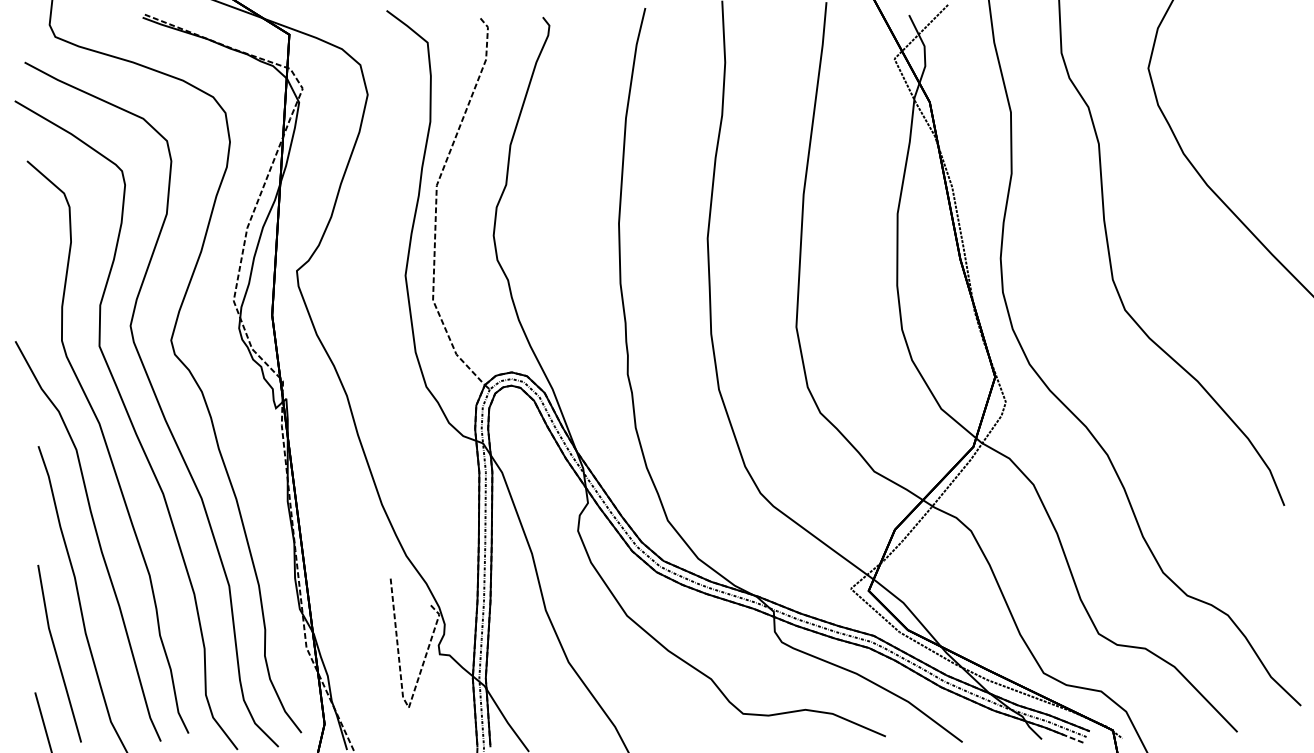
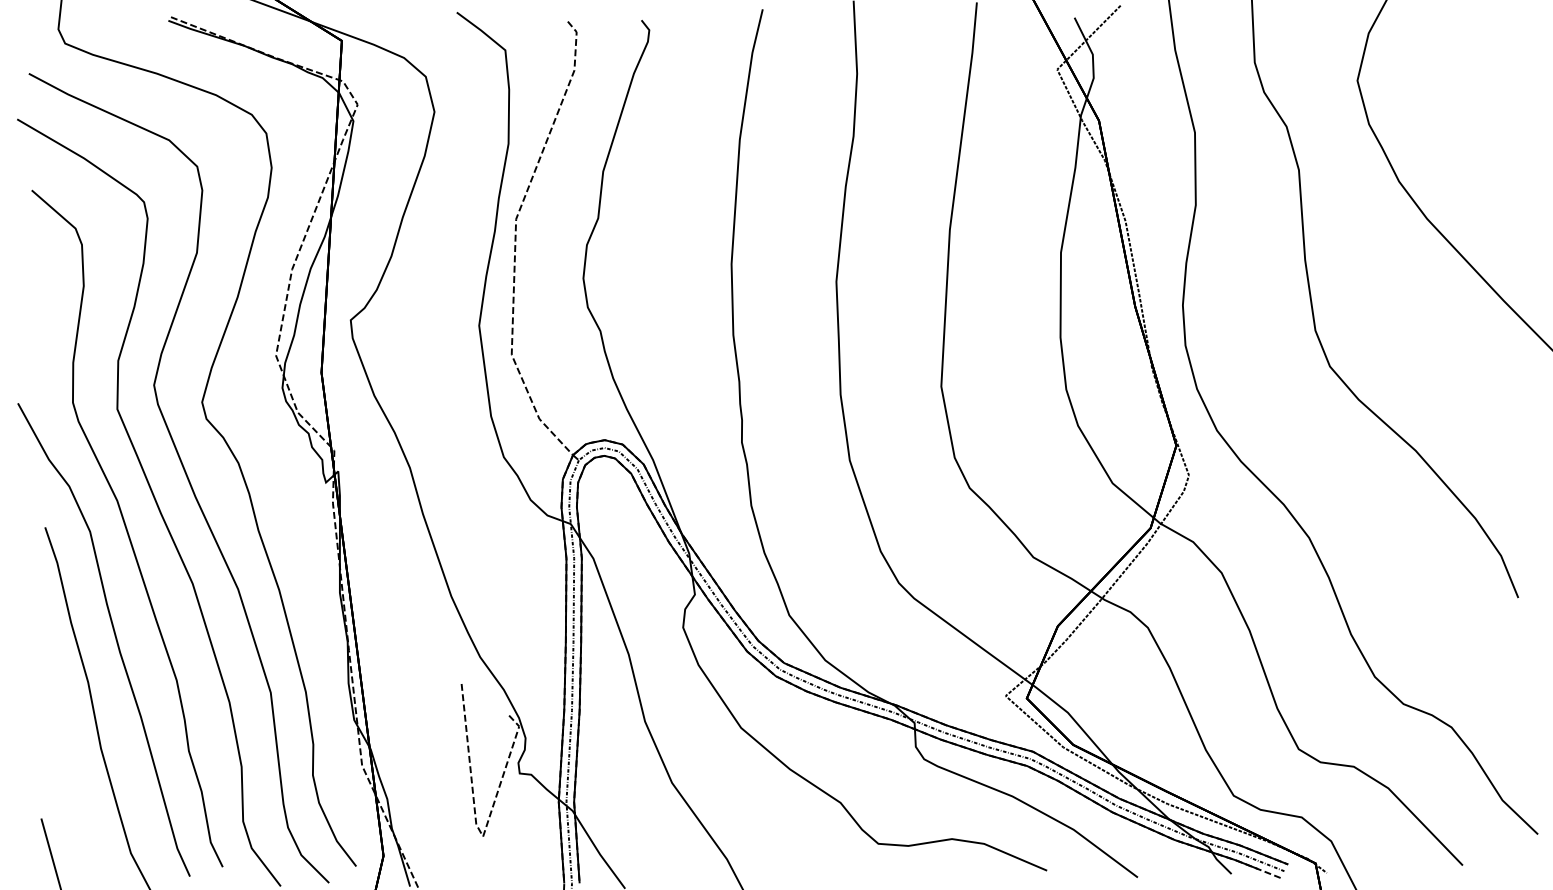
line: (57, 653) -> (67, 772), removed

